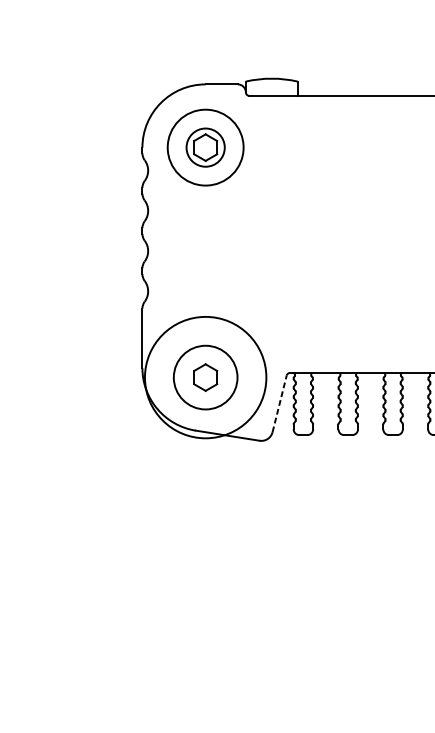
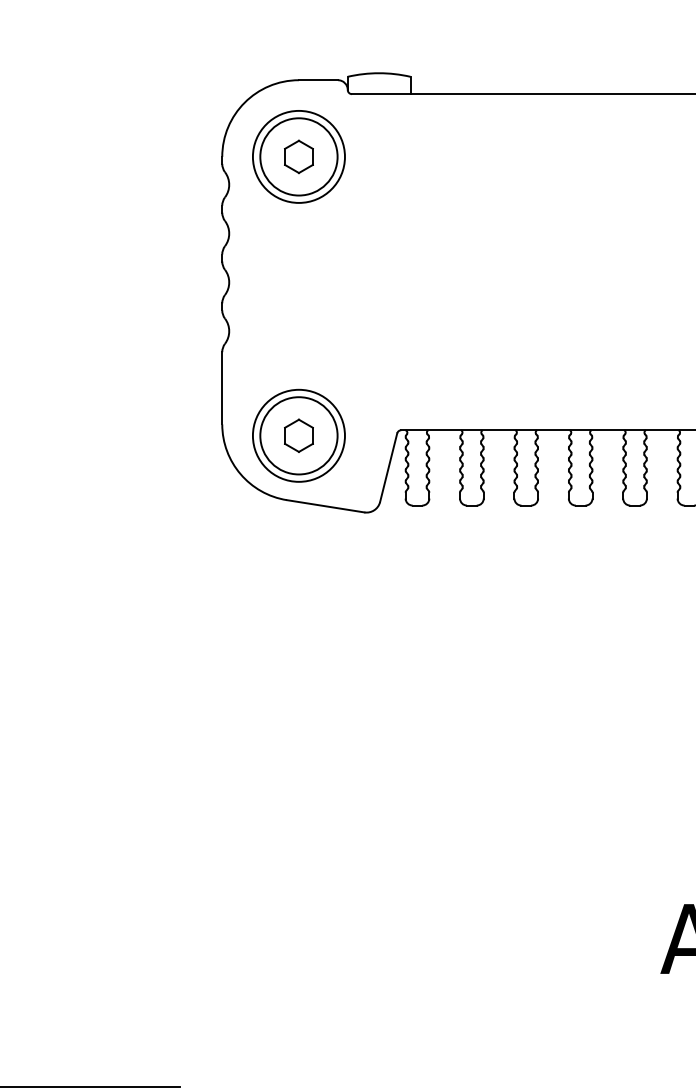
circle: (205, 147) -> (298, 156), size x1.67
circle: (205, 377) -> (298, 435), size x0.62
line: (279, 403) -> (388, 467), dashed -> solid

